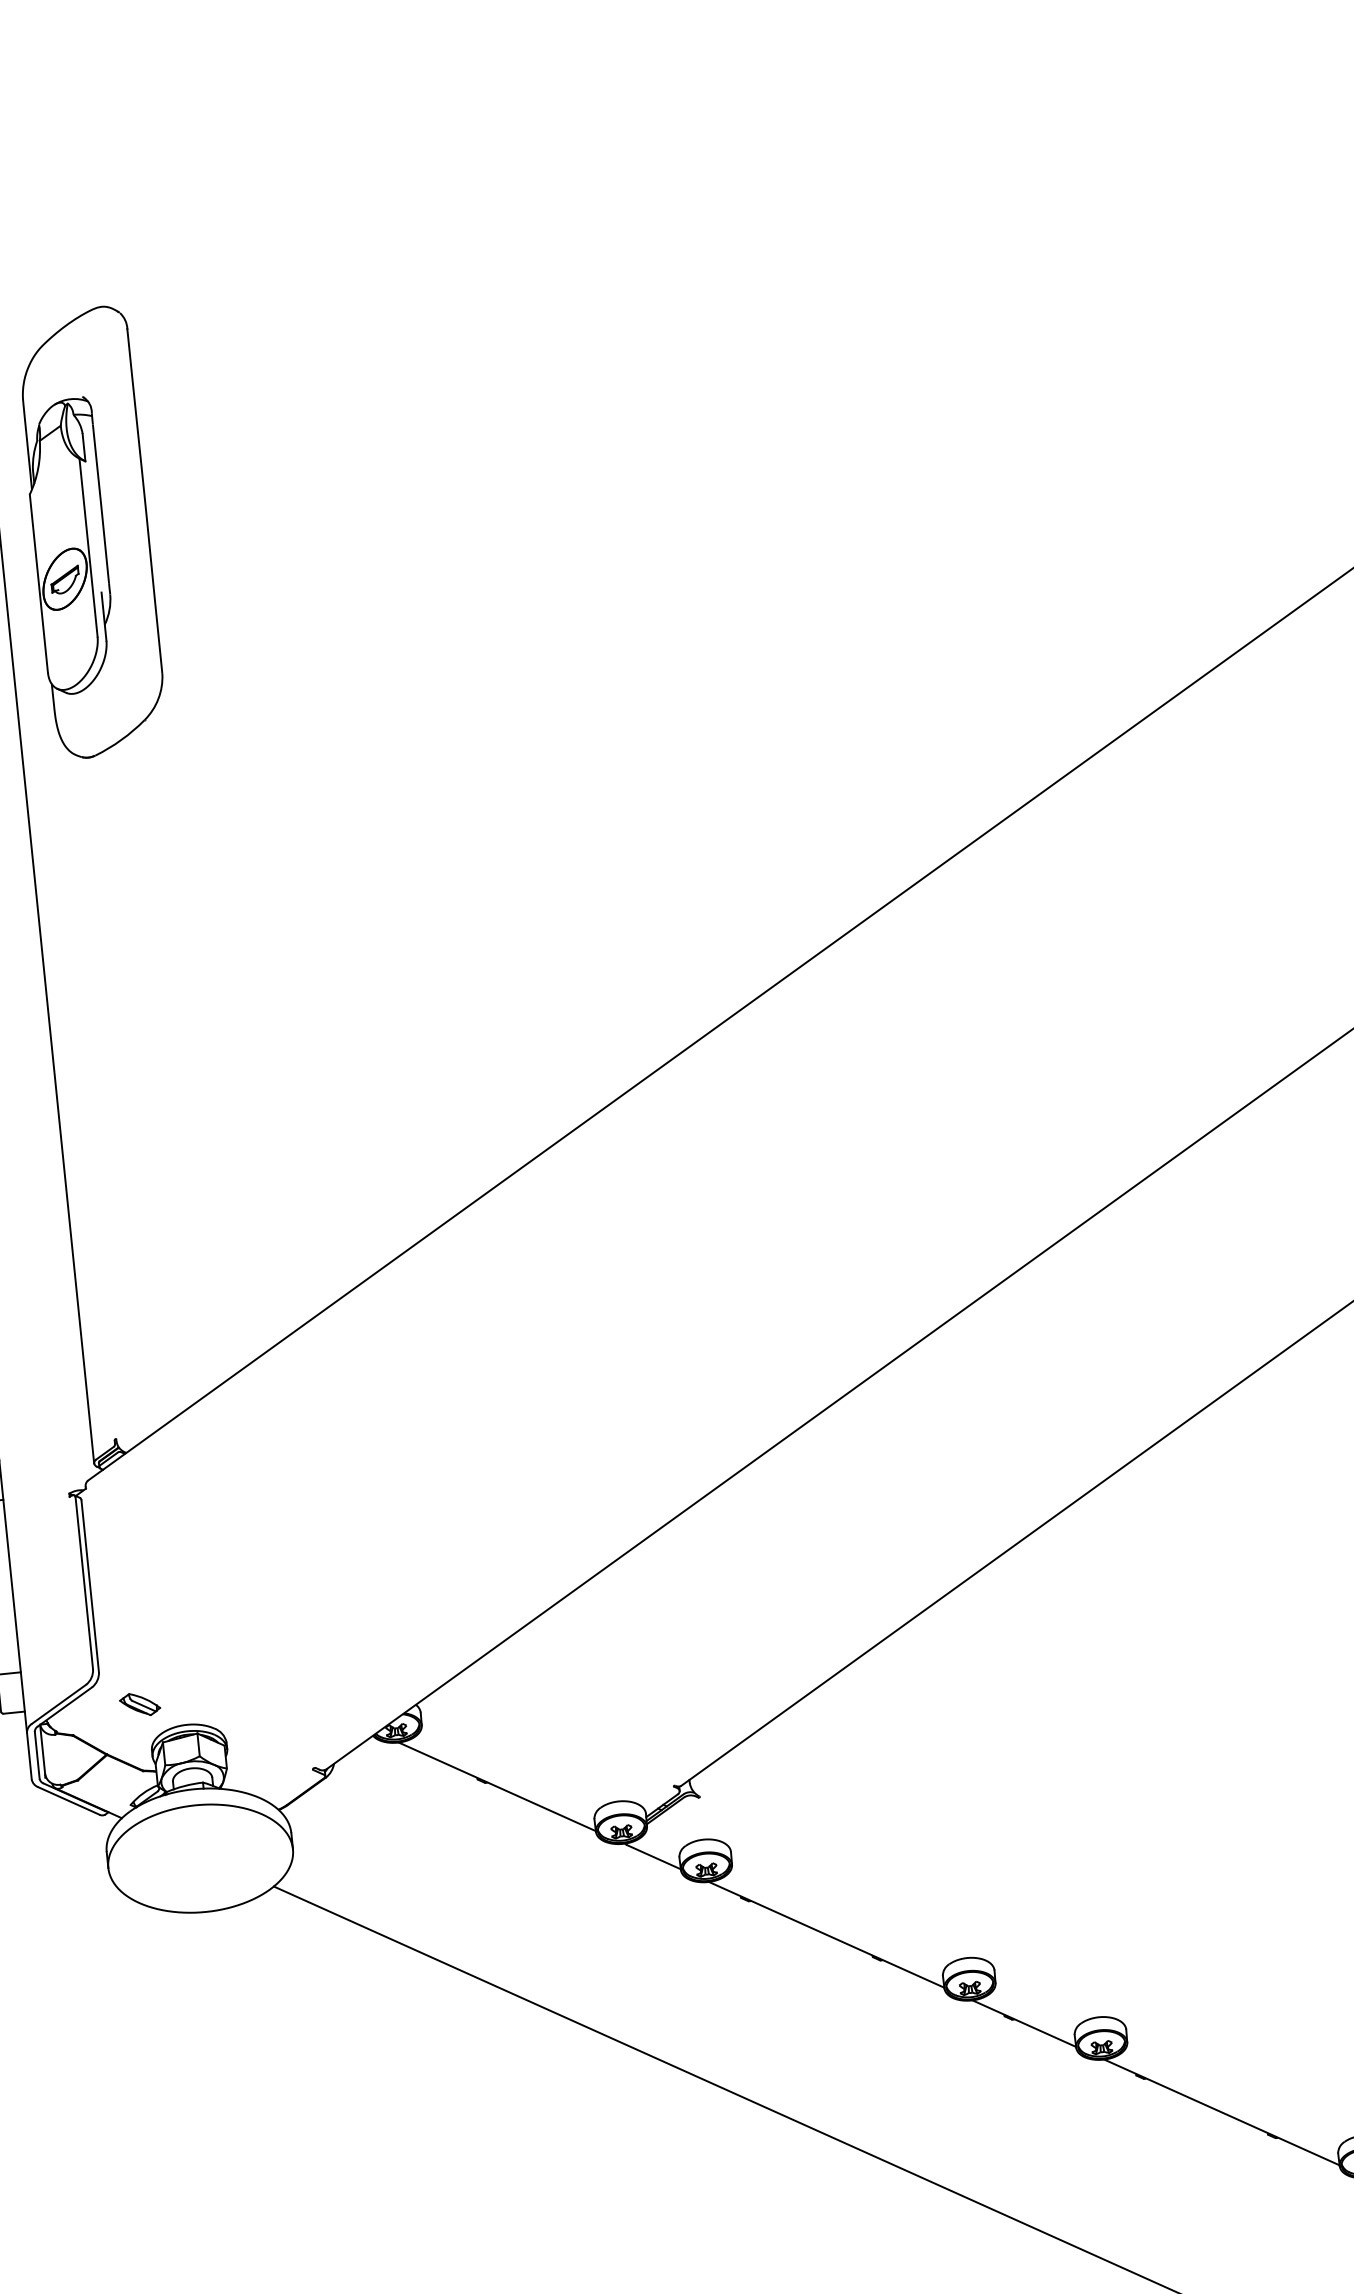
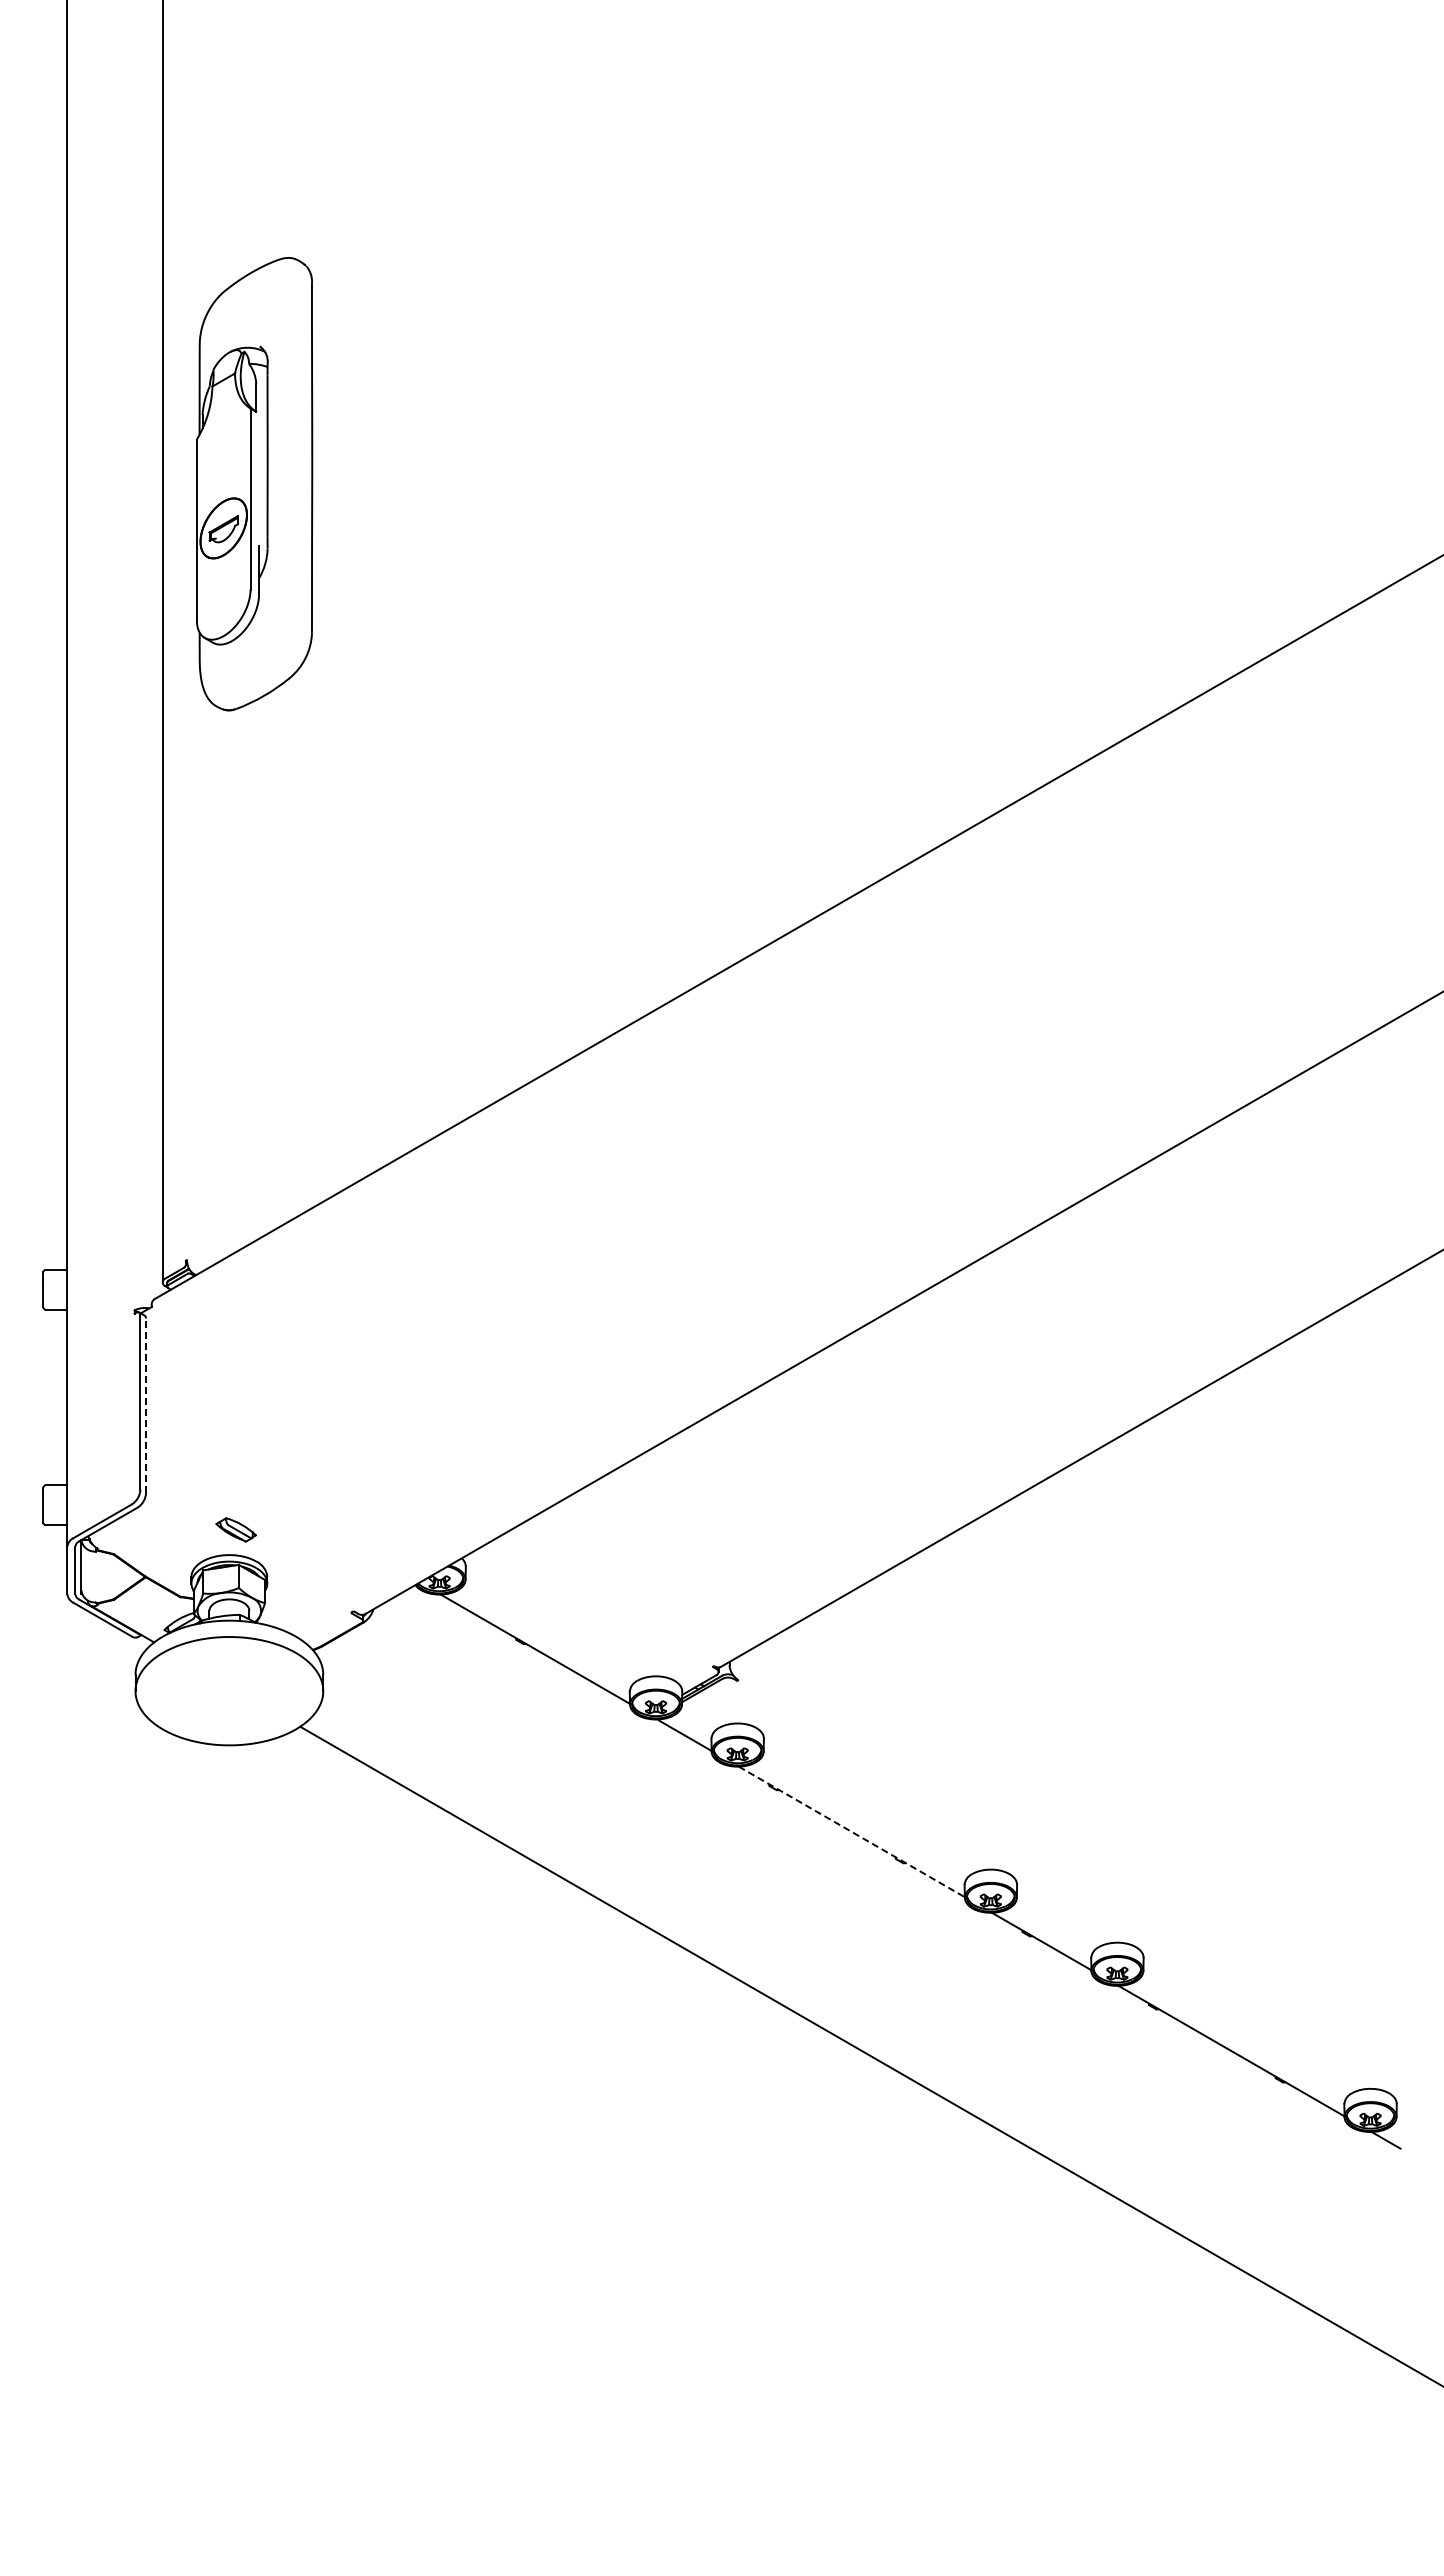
part: (90, 533) -> (254, 484), moved
line: (90, 1586) -> (146, 1405), solid -> dashed
part: (139, 1704) -> (235, 1529), moved
line: (826, 1934) -> (851, 1831), solid -> dashed

